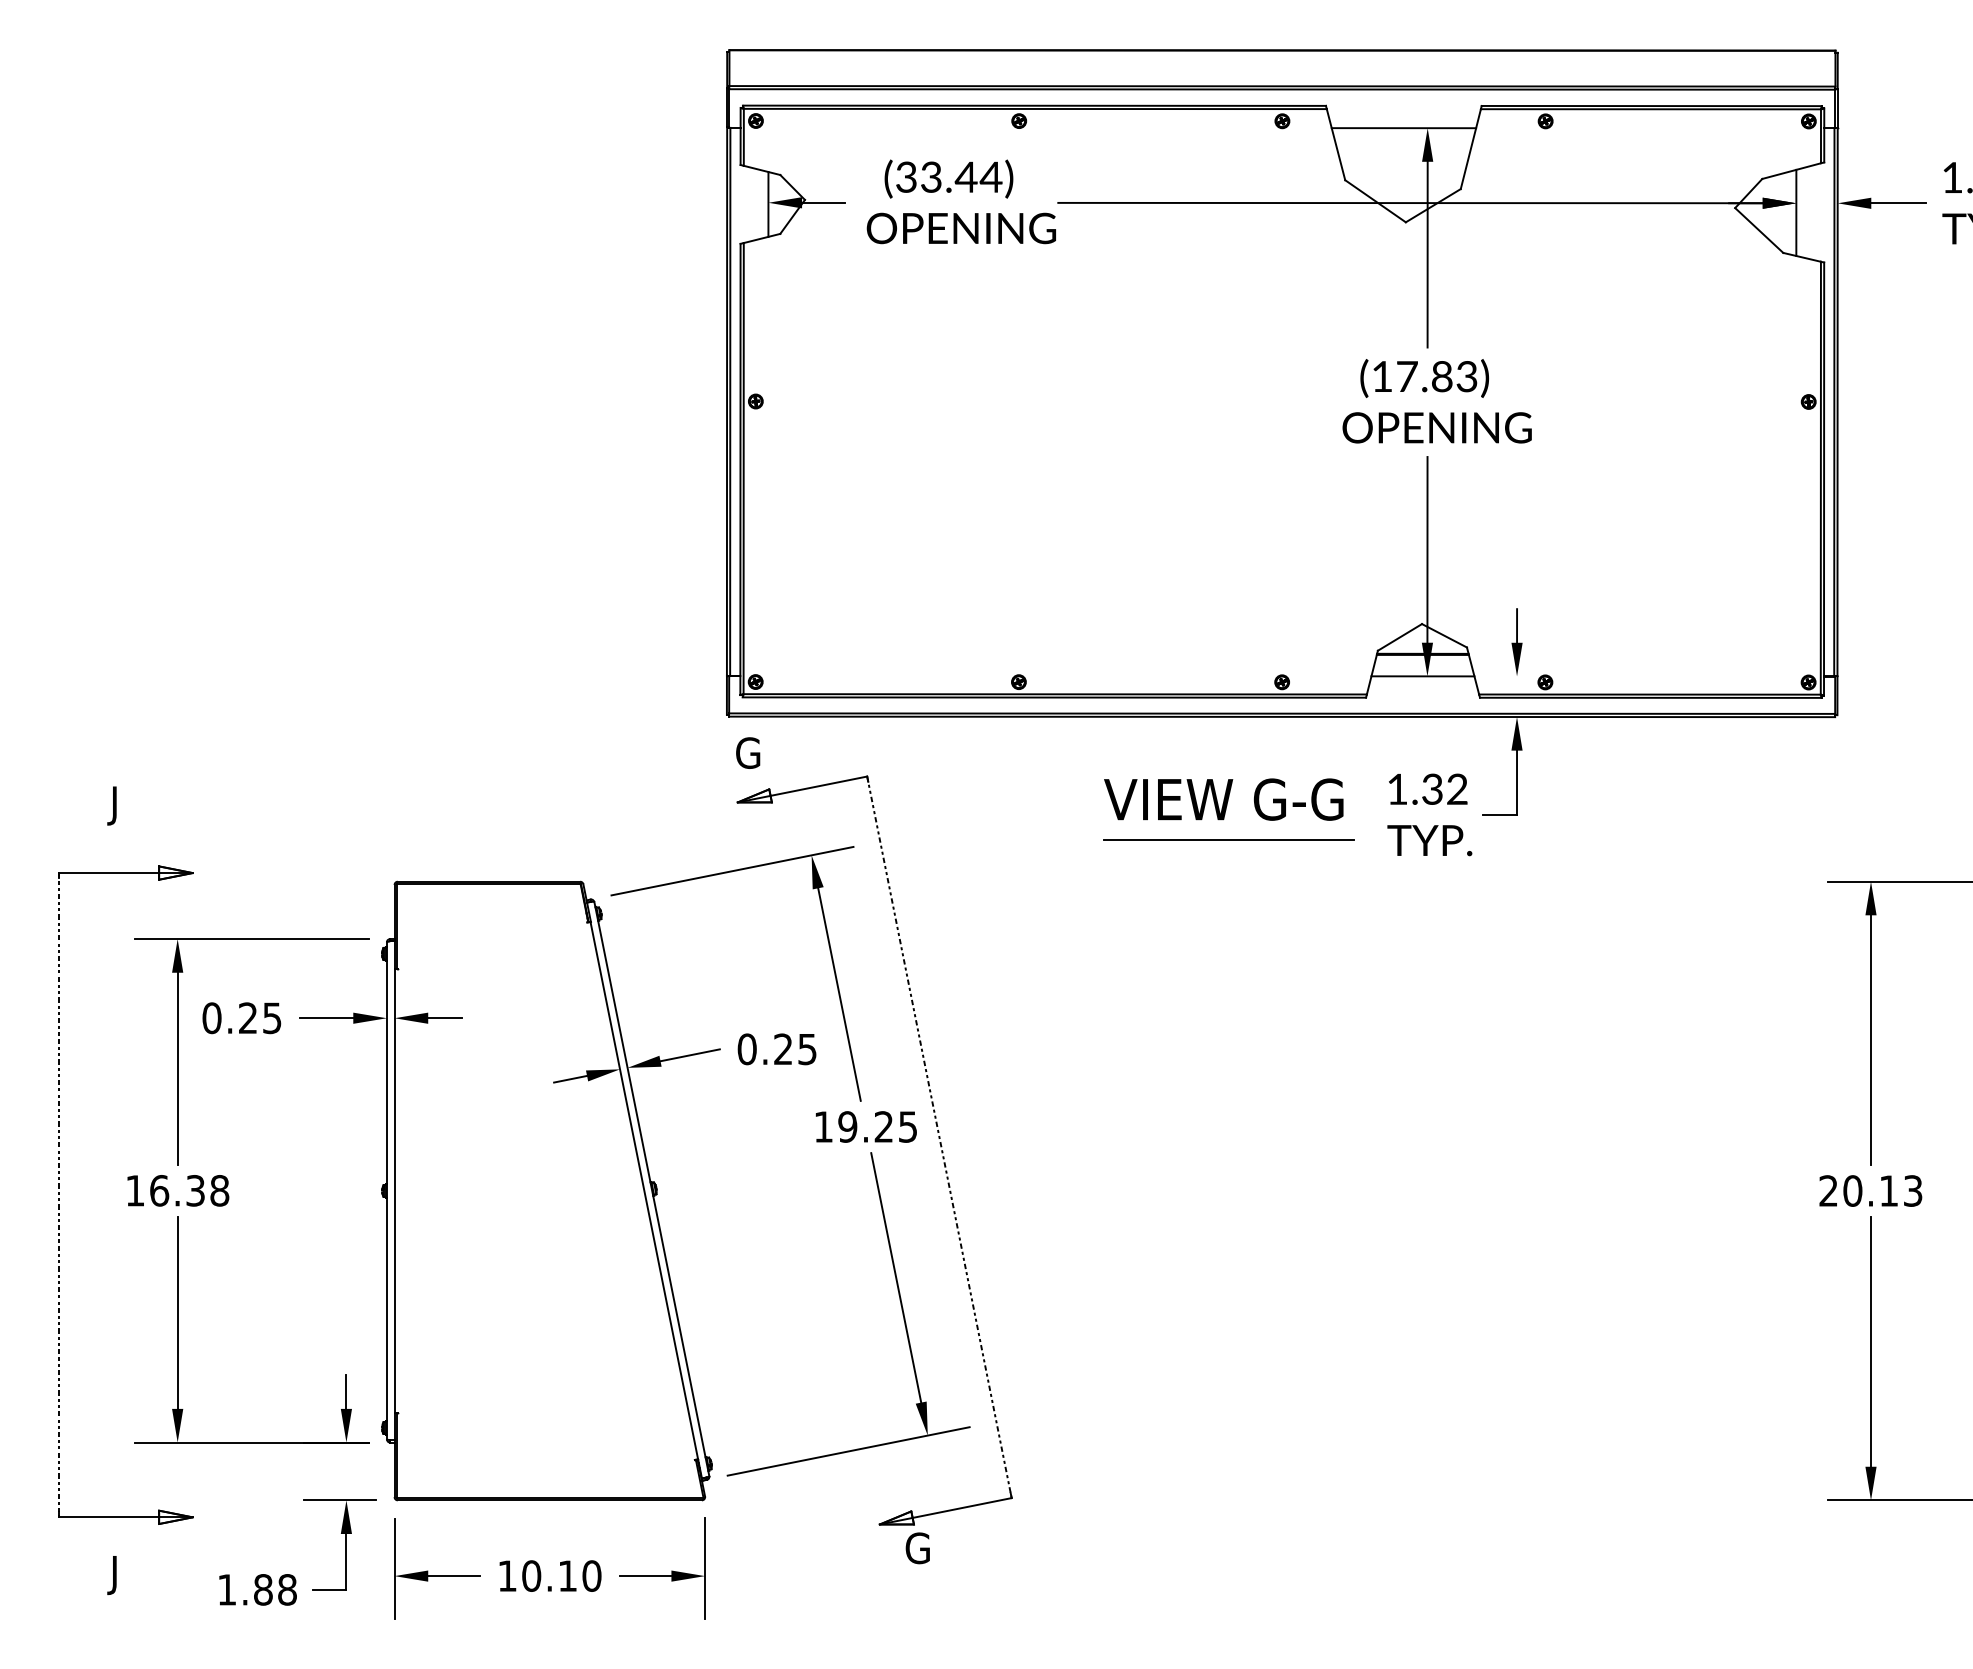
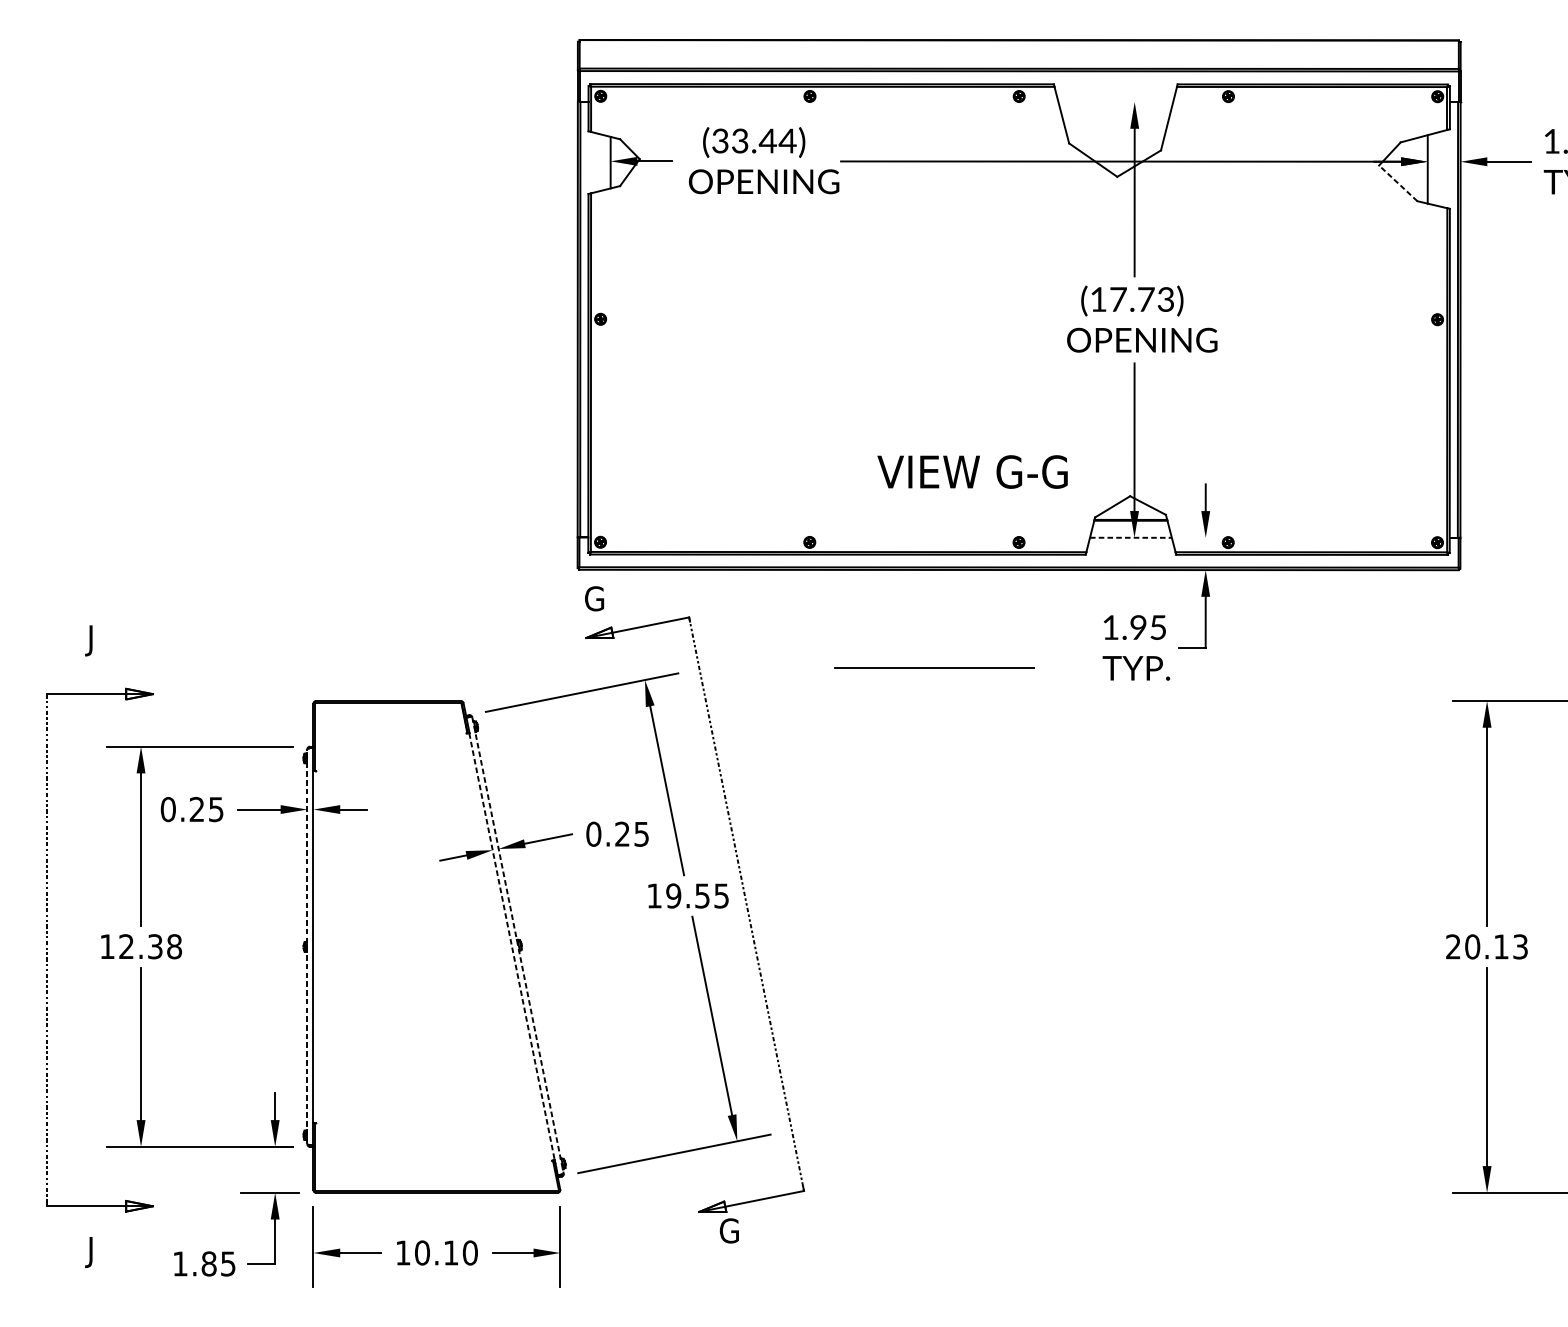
line: (1403, 128) -> (1115, 102), removed
line: (1759, 230) -> (1398, 183), solid -> dashed
text: (1442, 376) -> (1146, 299), (17.83) -> (17.73)
line: (1423, 676) -> (1131, 537), solid -> dashed
text: (1444, 788) -> (1148, 626), 1.32 -> 1.95
text: (1223, 799) -> (972, 471), moved
line: (1228, 839) -> (934, 667), moved
text: (883, 1126) -> (702, 895), 19.25 -> 19.55
line: (651, 1189) -> (517, 945), solid -> dashed
text: (159, 1190) -> (126, 946), 16.38 -> 12.38
line: (386, 1190) -> (307, 946), solid -> dashed
line: (644, 1190) -> (512, 946), solid -> dashed
text: (287, 1589) -> (228, 1263), 1.88 -> 1.85

